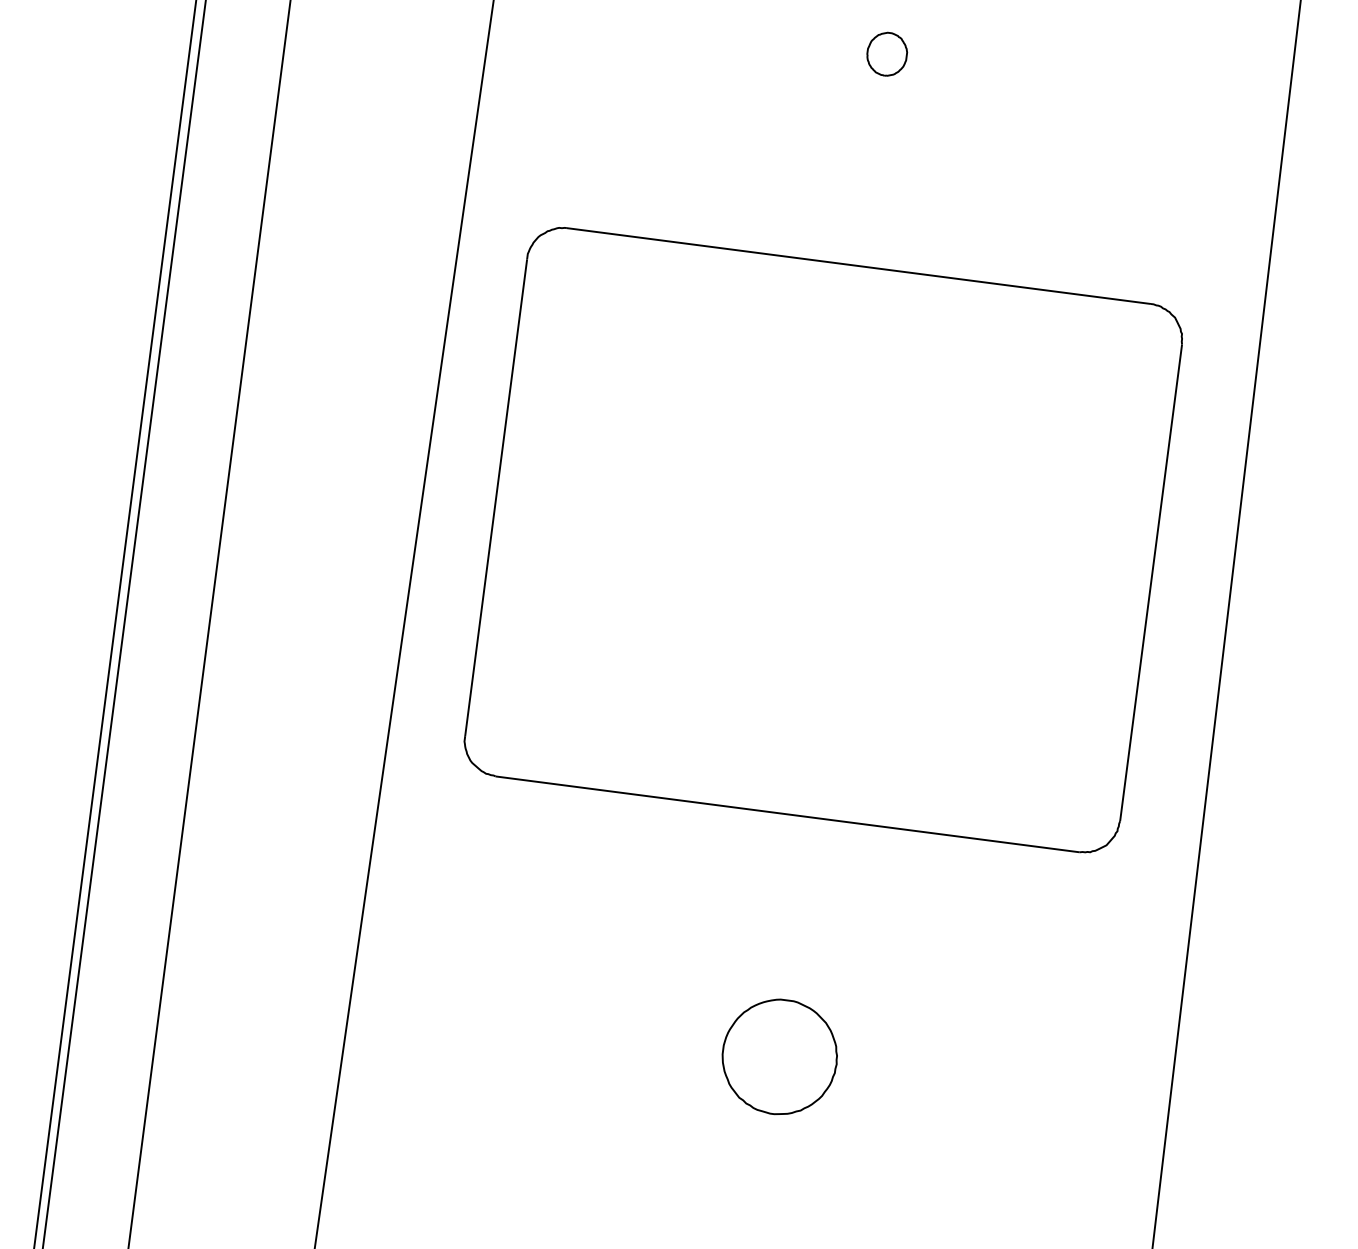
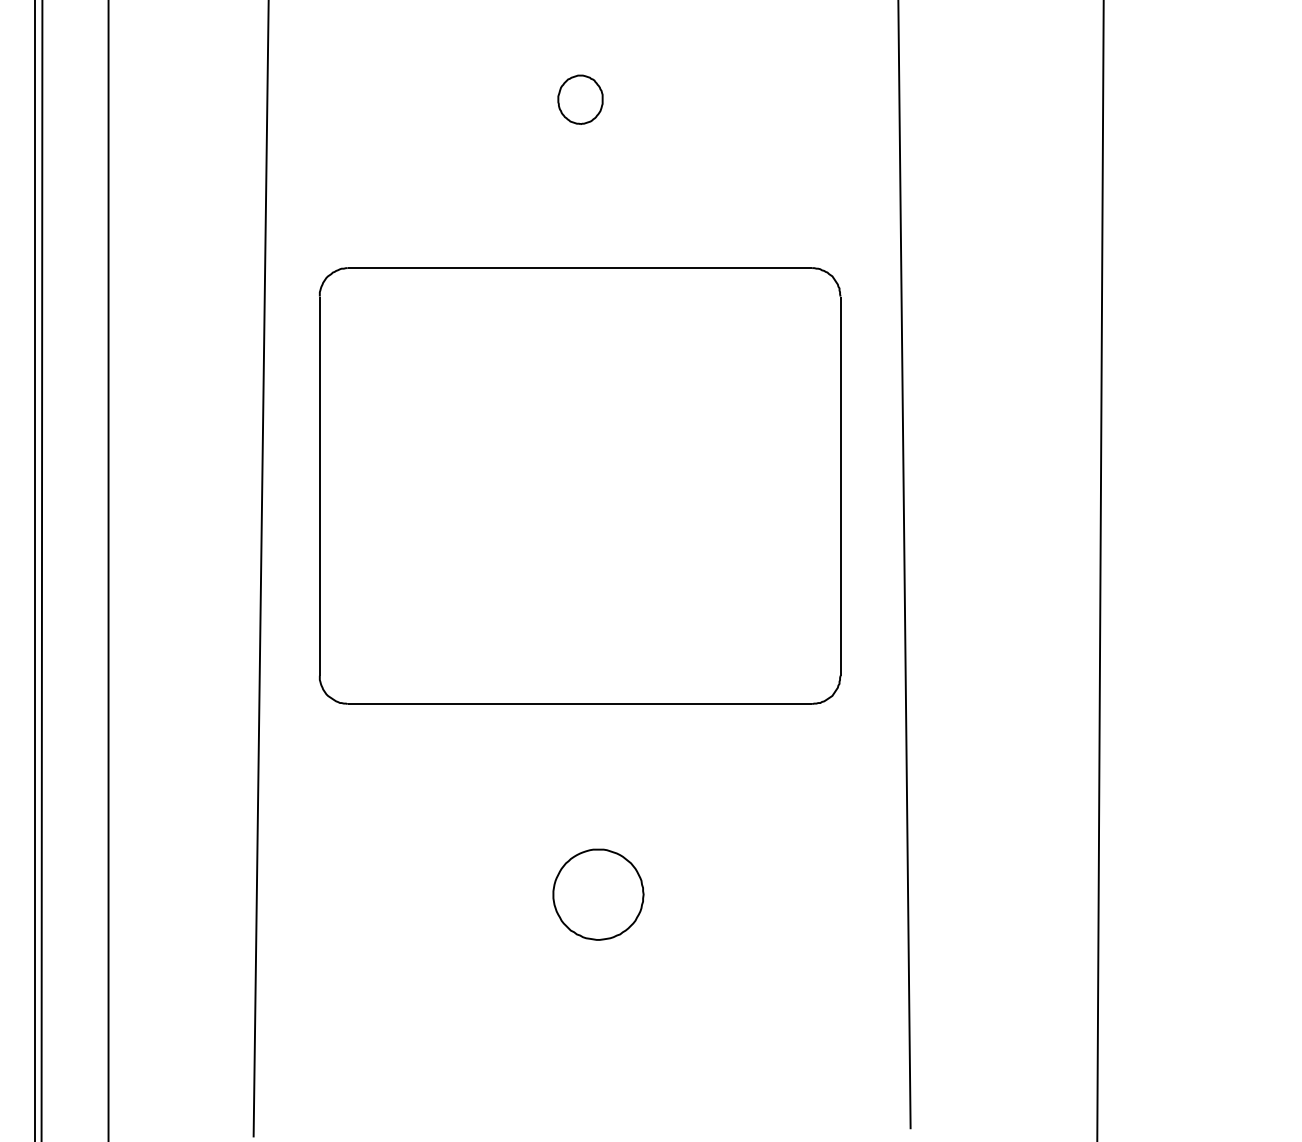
part: (887, 54) -> (580, 99), size x1.43

